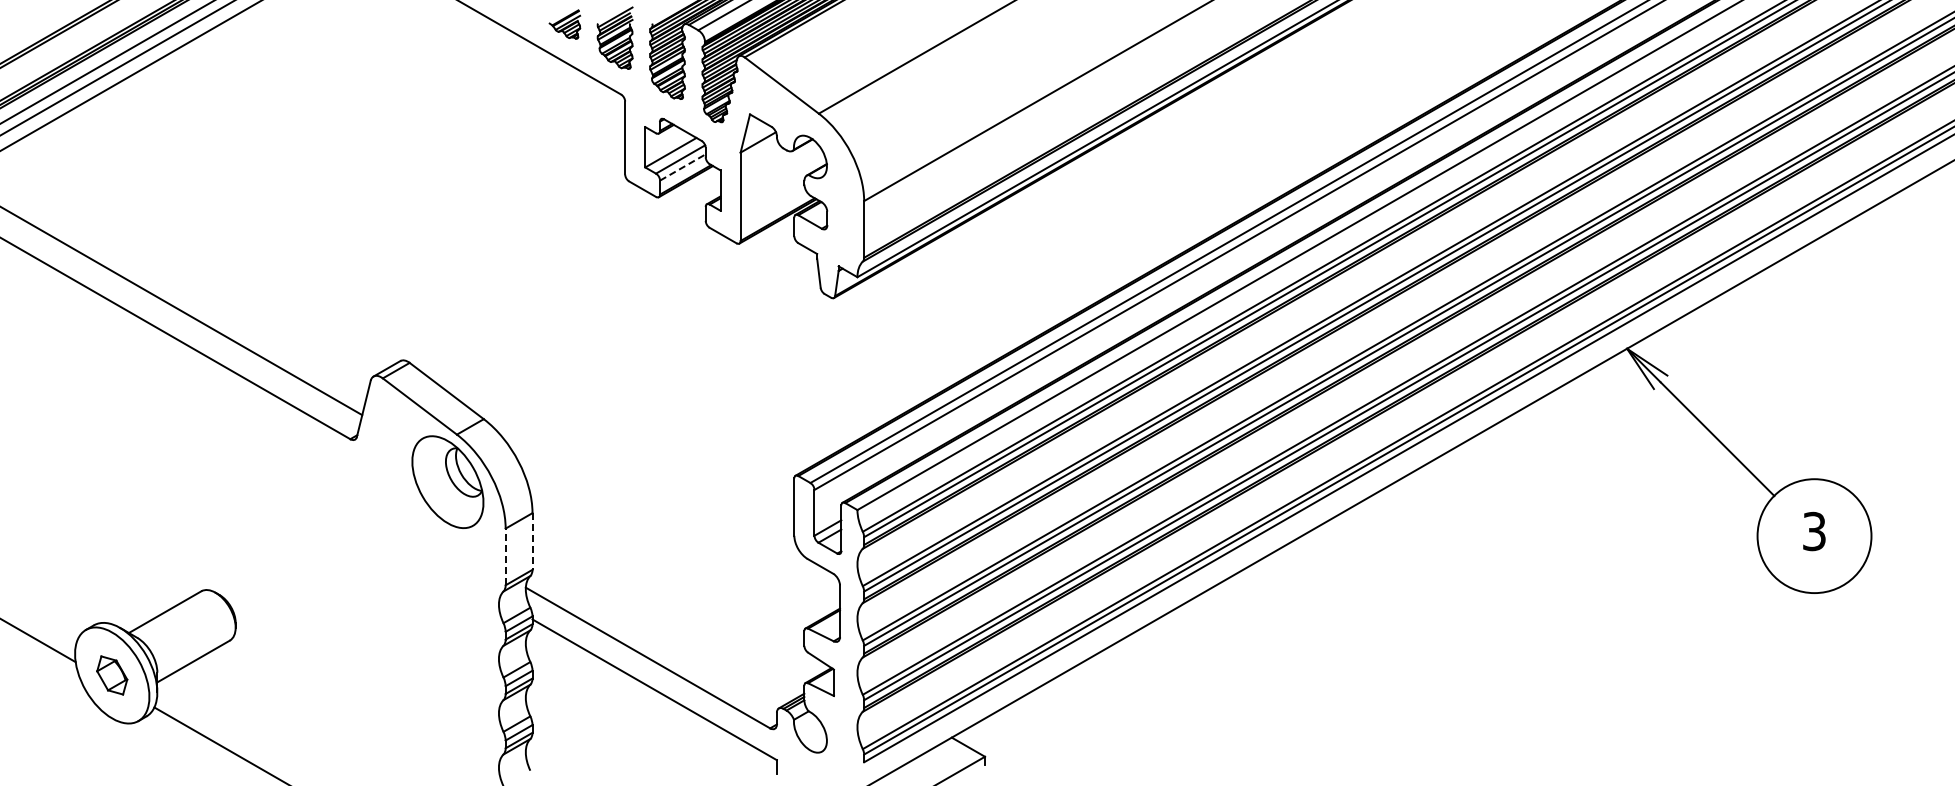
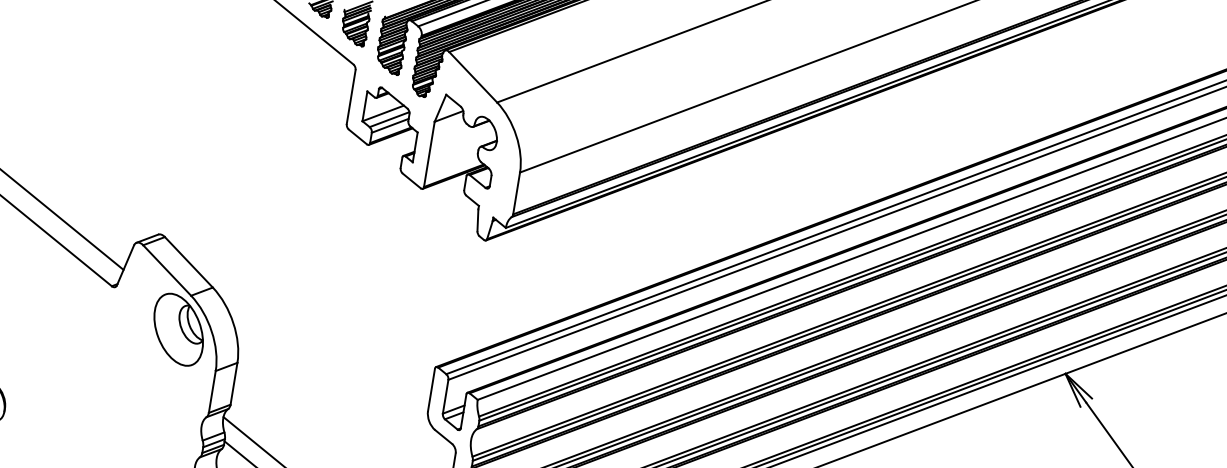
line: (683, 167) -> (390, 125), dashed -> solid
line: (532, 541) -> (233, 383), dashed -> solid
line: (505, 556) -> (212, 391), dashed -> solid

